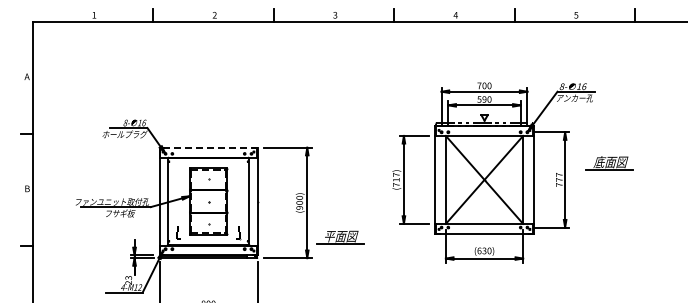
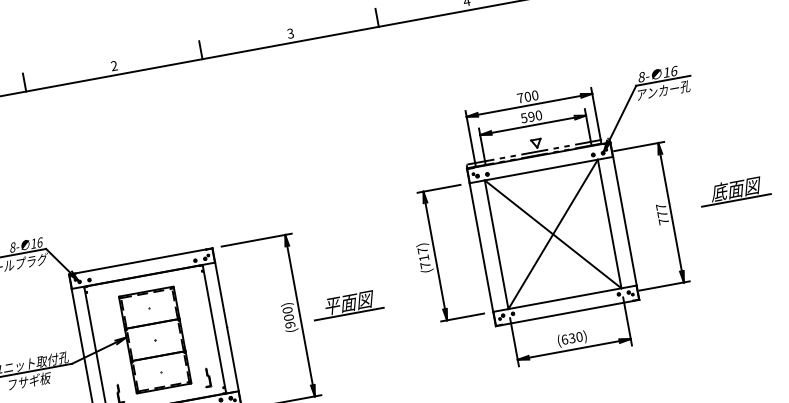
line: (208, 147) -> (140, 261), dashed -> solid
part: (609, 163) -> (734, 191), moved
part: (340, 237) -> (348, 304), moved

